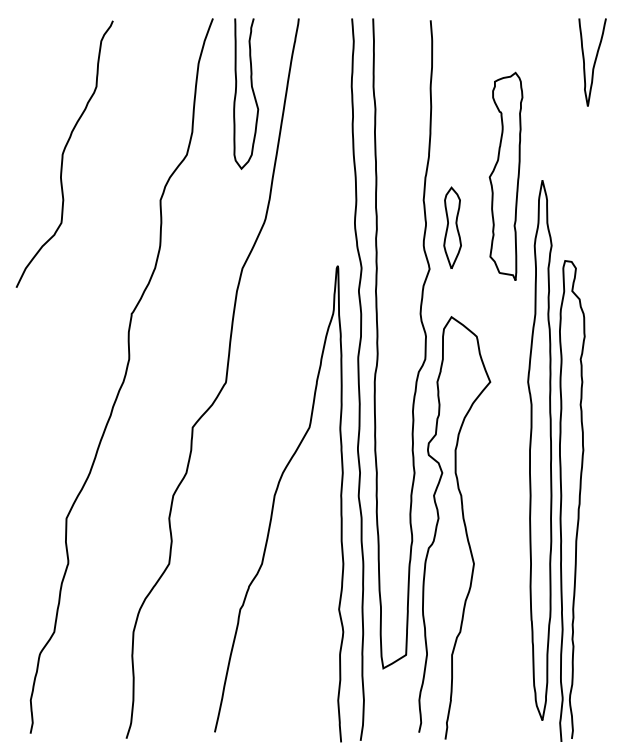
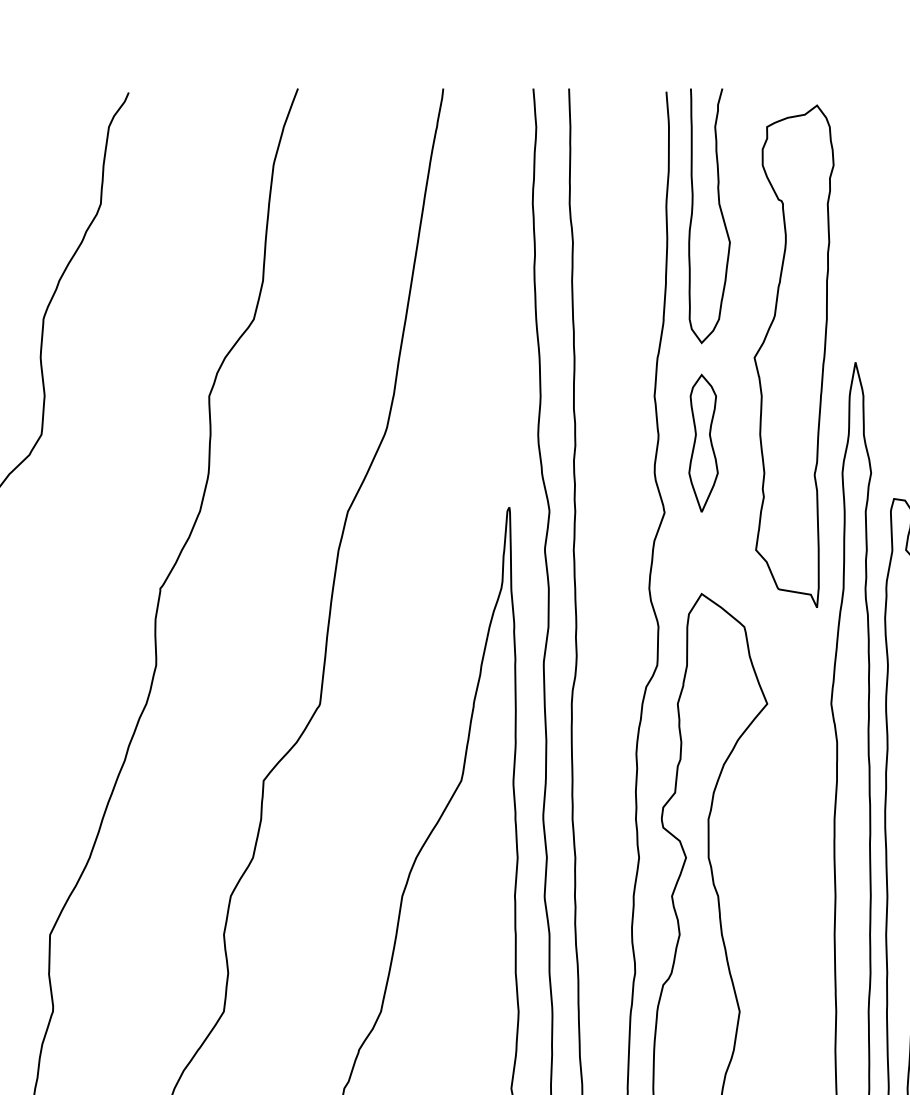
curve: (252, 93) -> (720, 215), moved
part: (505, 176) -> (793, 356), size x1.43

